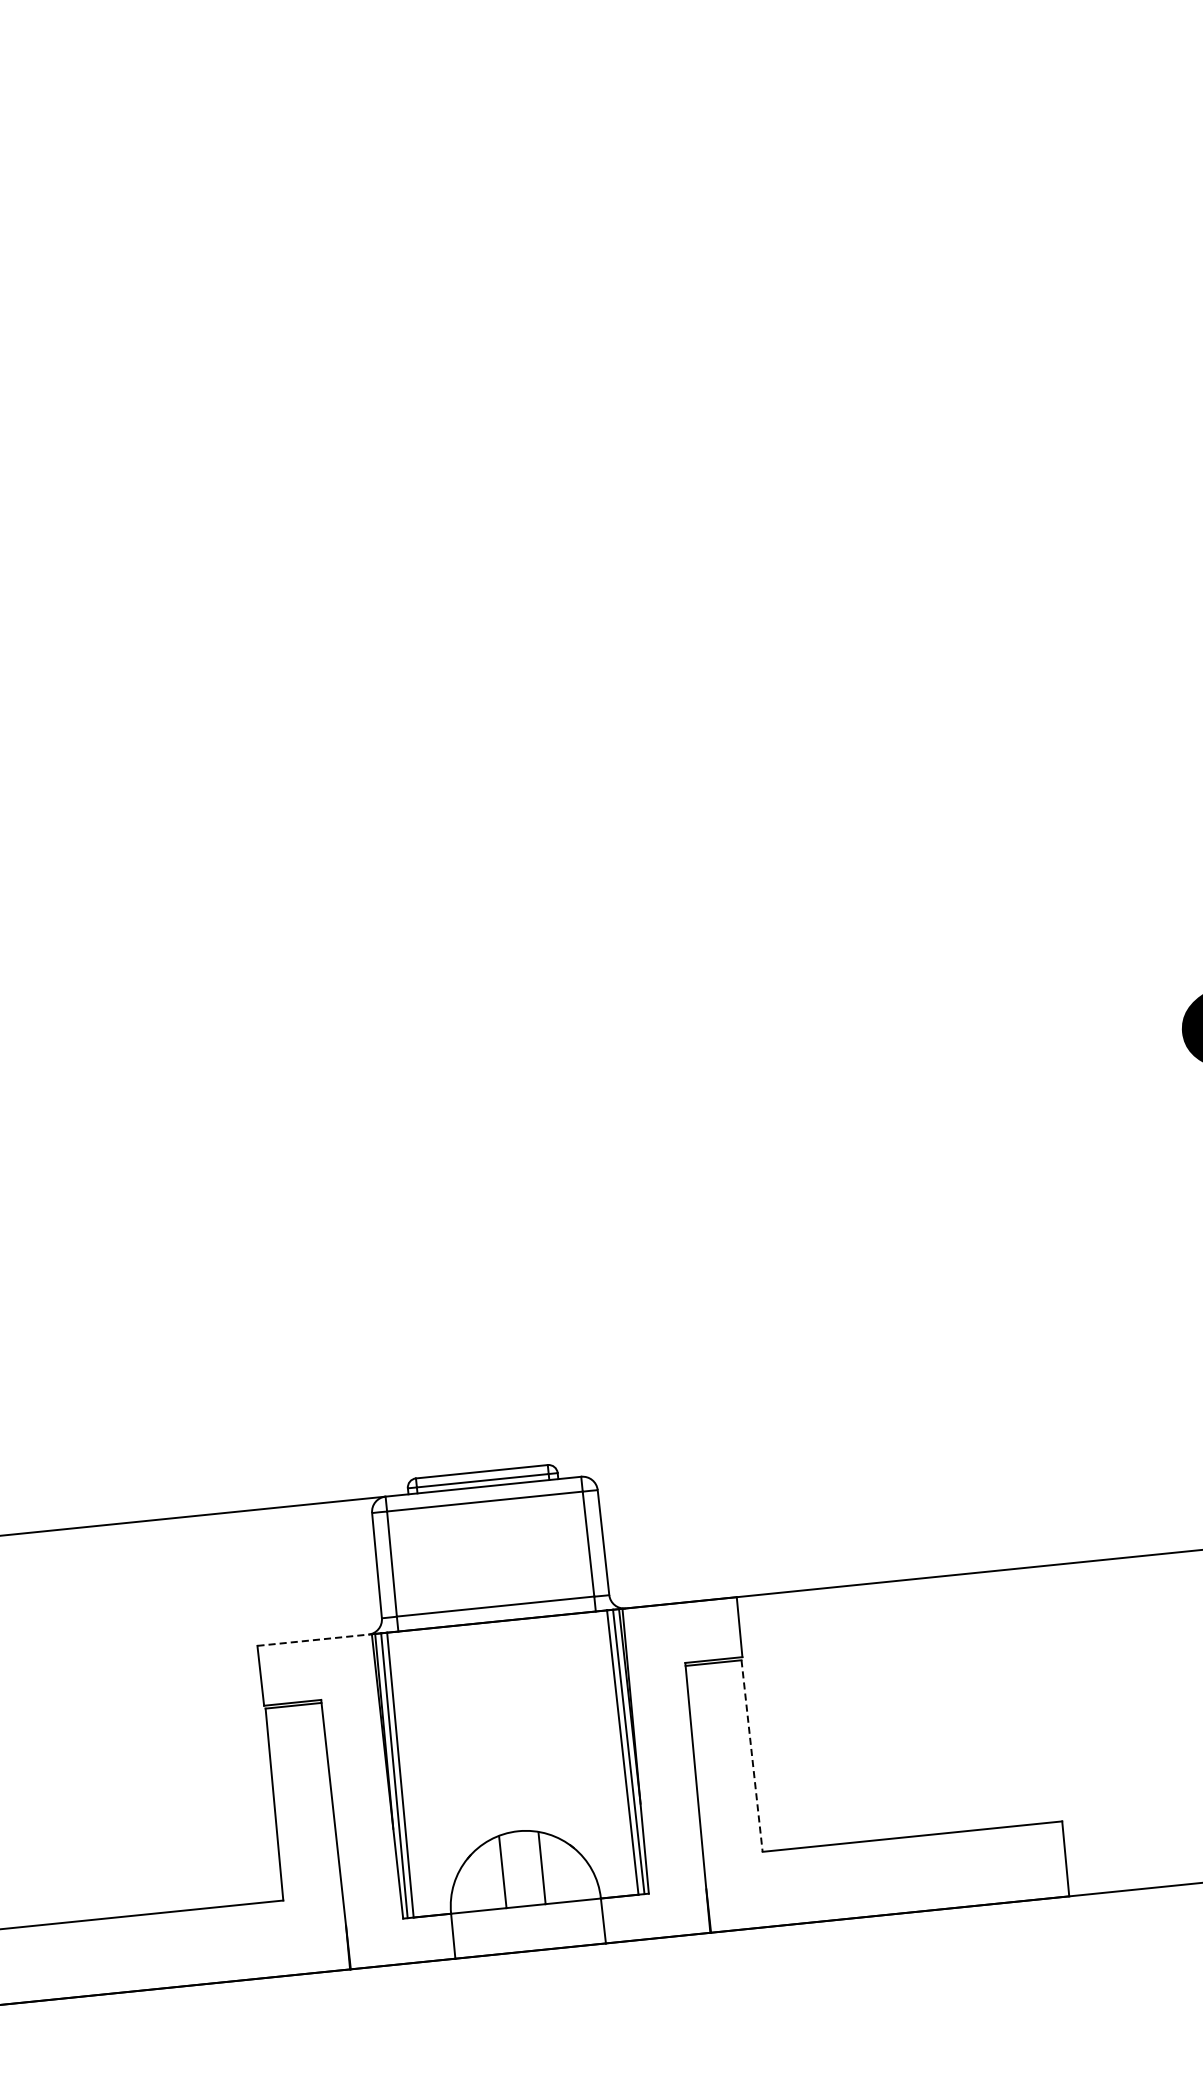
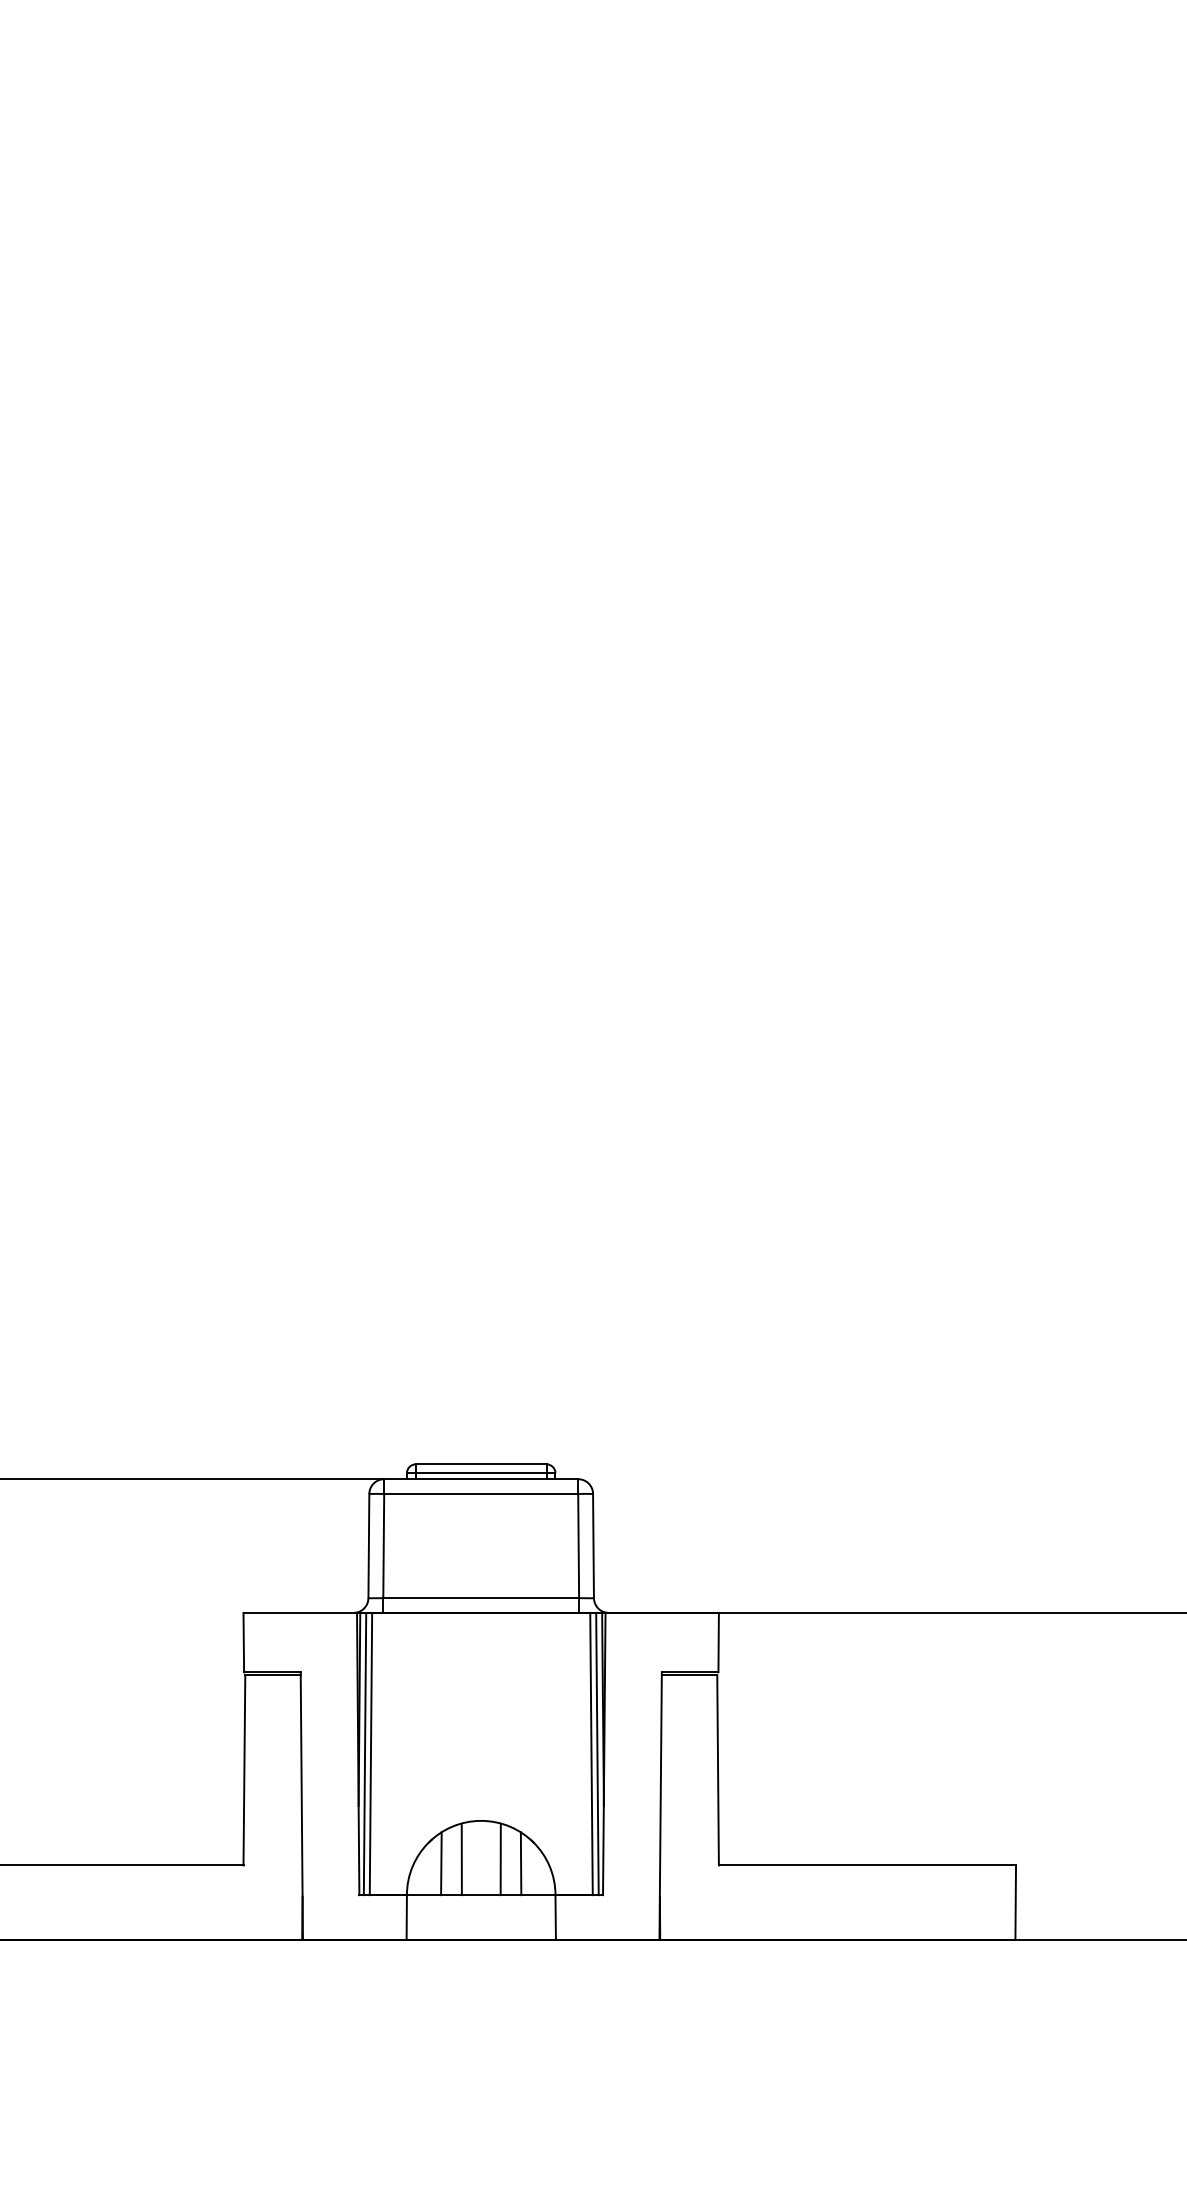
line: (314, 1639) -> (300, 1612), dashed -> solid
line: (752, 1756) -> (718, 1770), dashed -> solid
line: (562, 1870) -> (520, 1863), added
line: (482, 1878) -> (441, 1863), added

